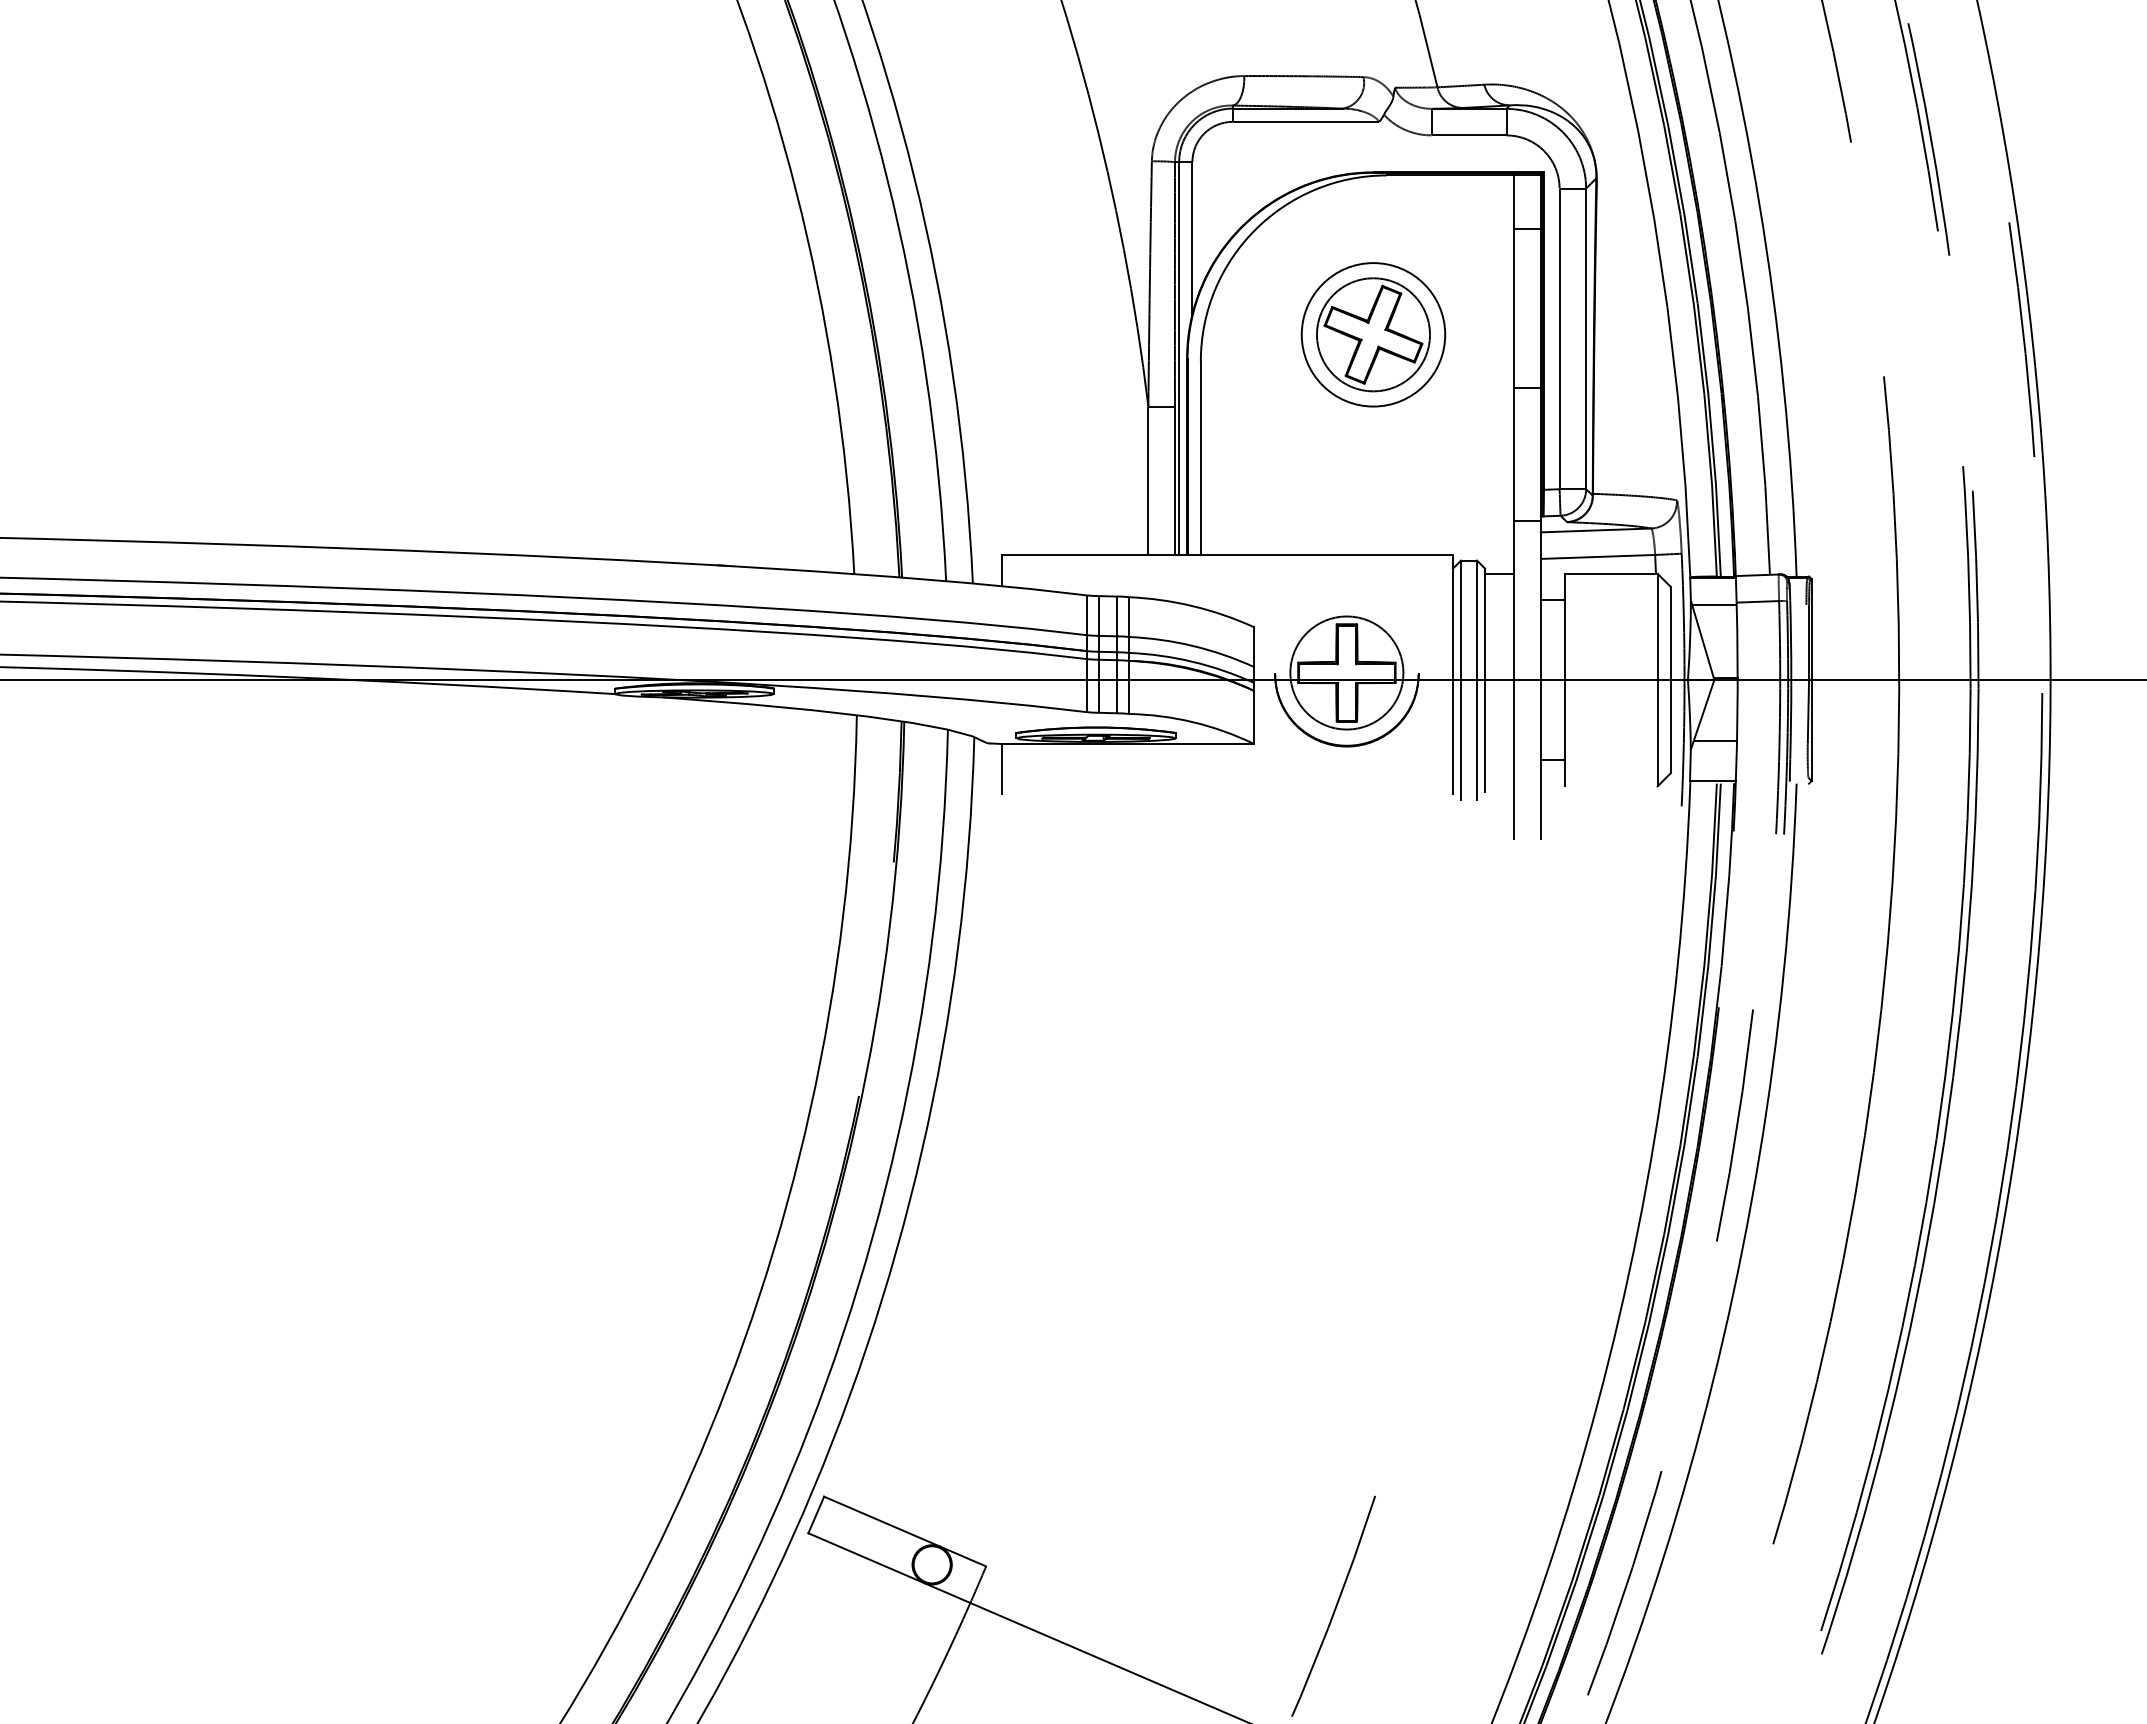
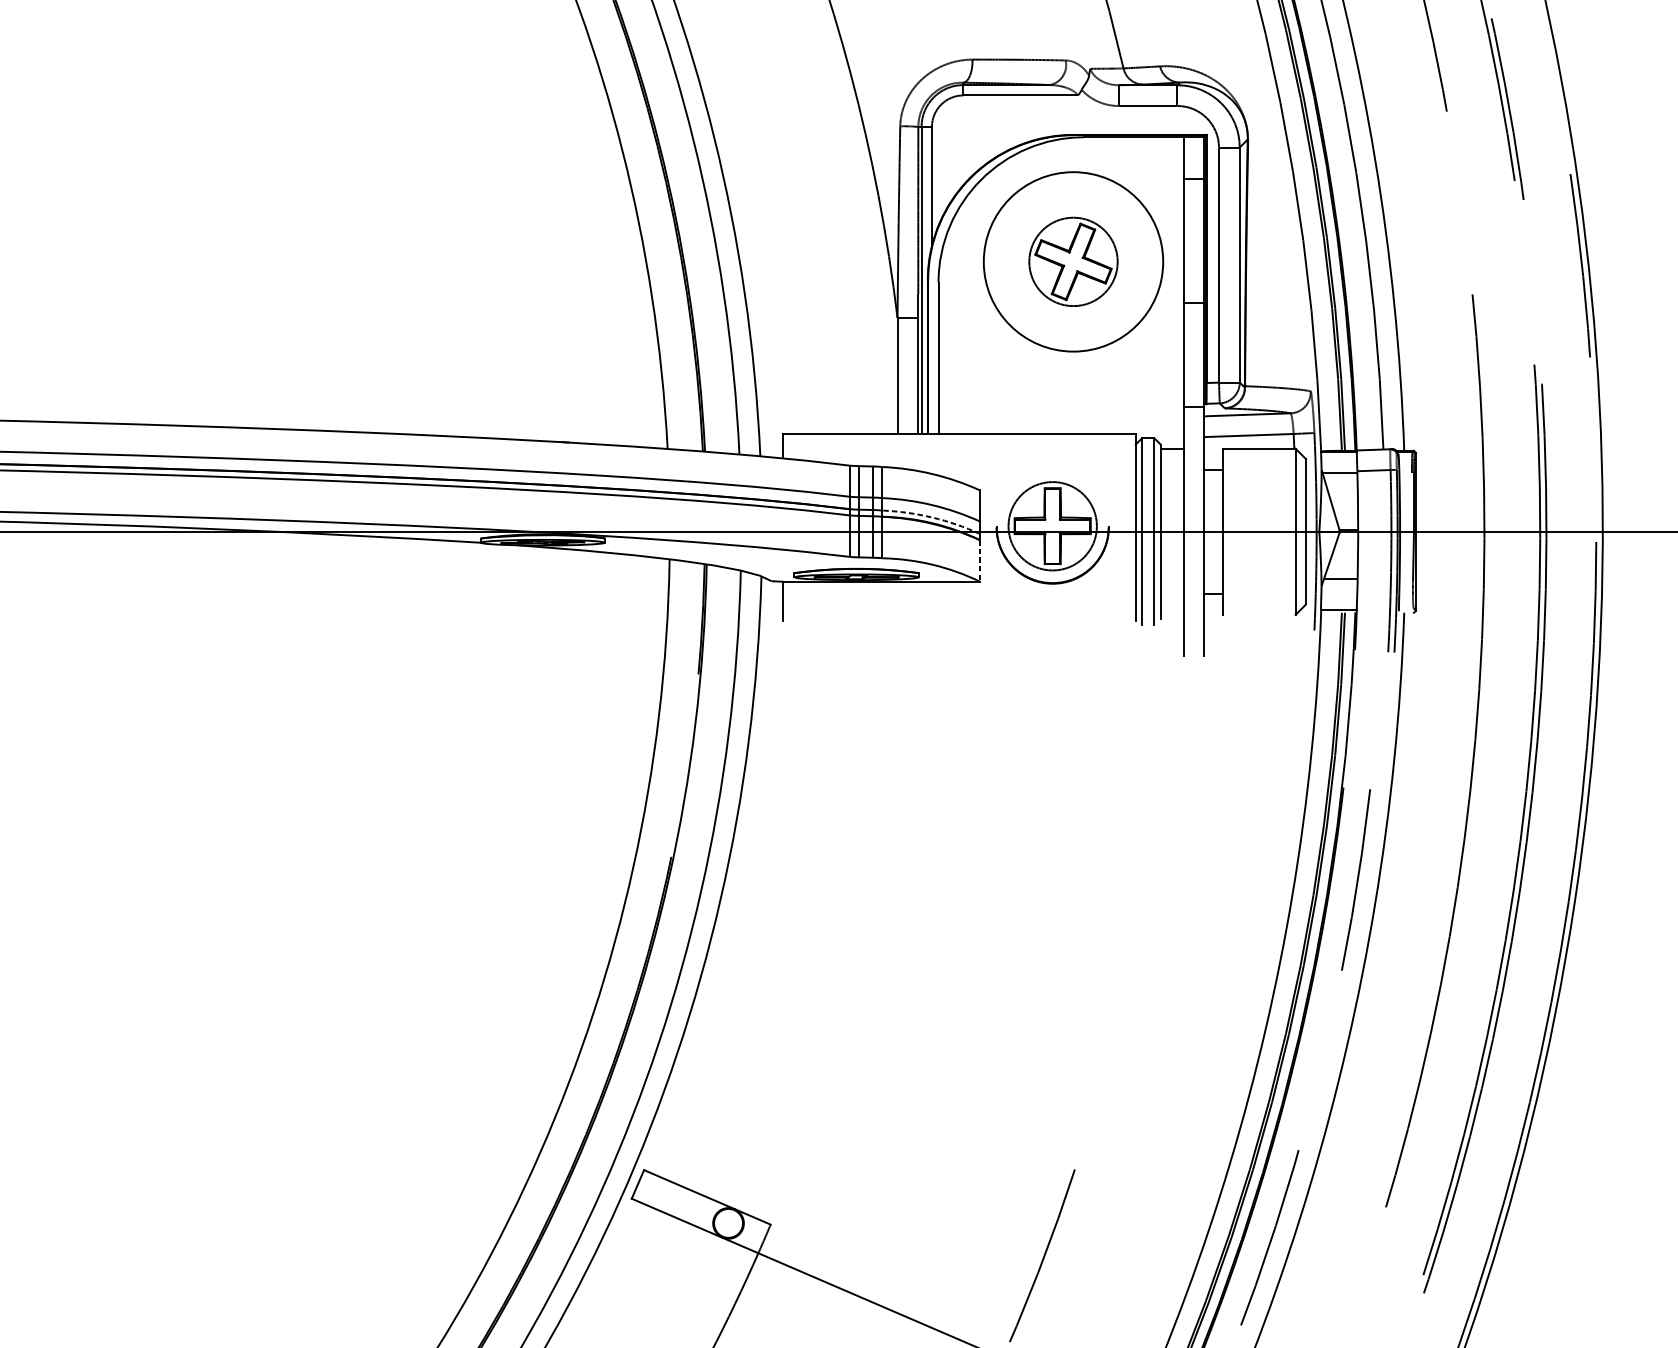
circle: (1373, 334) -> (1073, 261), size x1.6
arc: (1192, 661) -> (932, 517), solid -> dashed
line: (1253, 717) -> (979, 561), solid -> dashed

